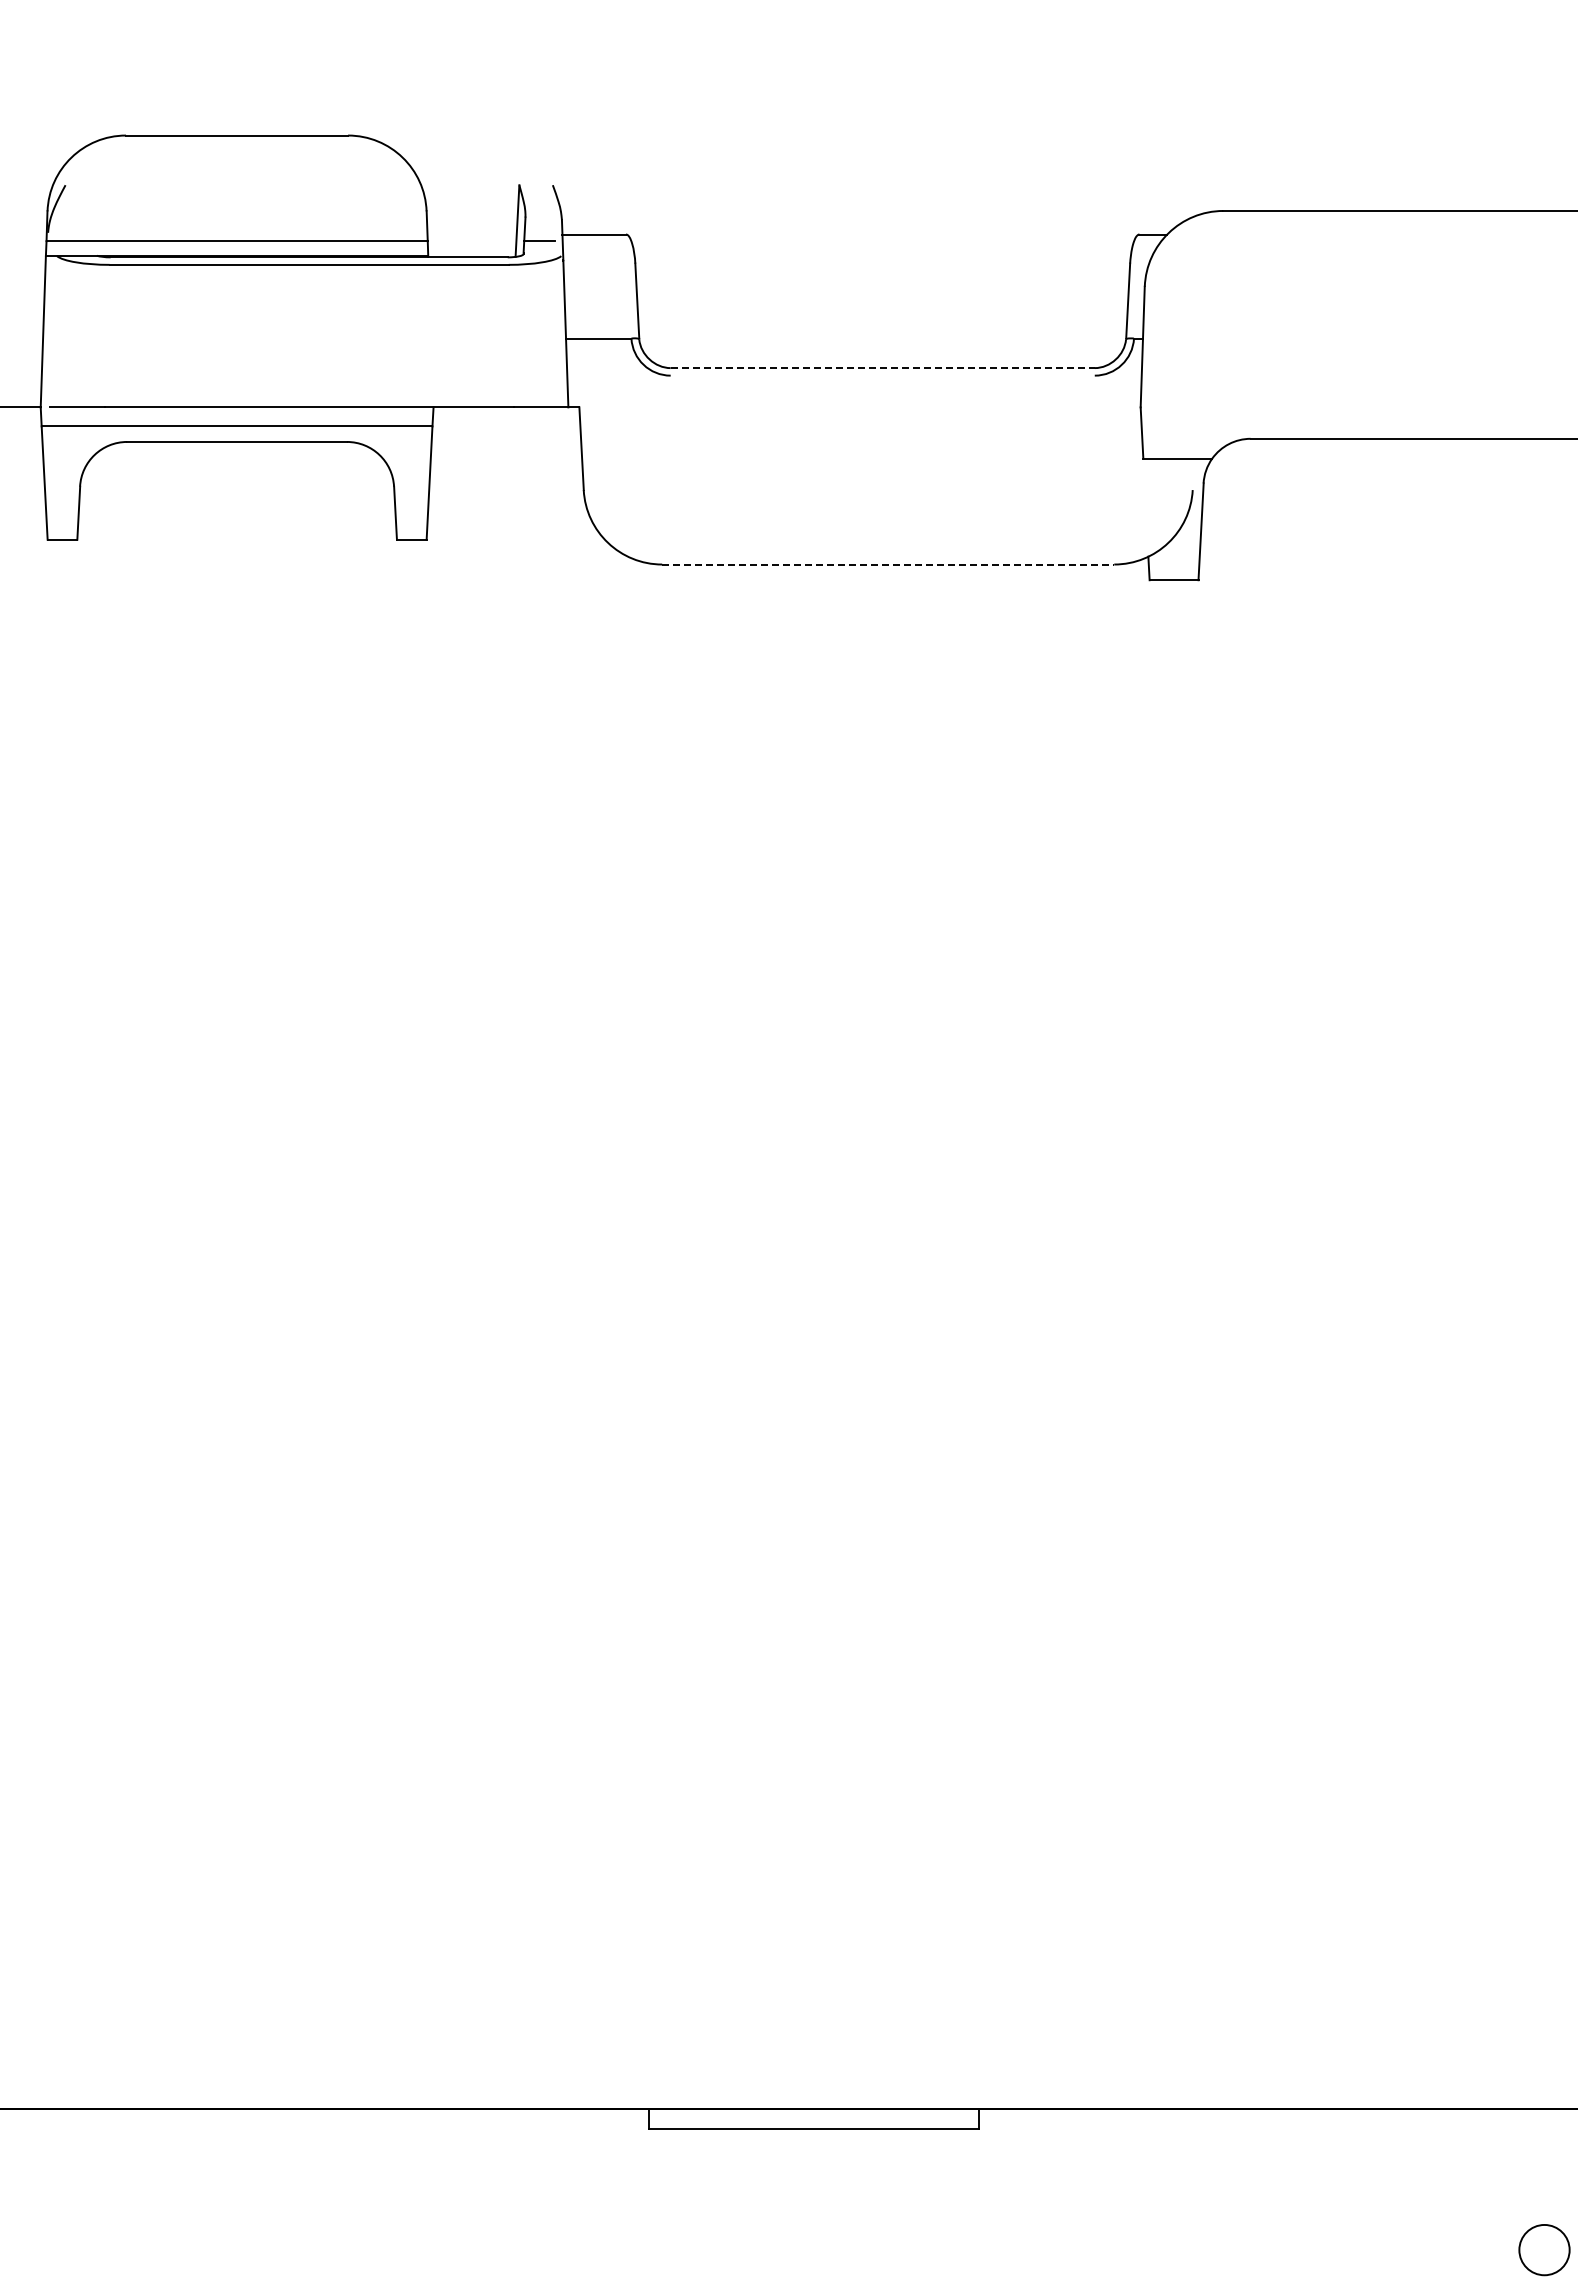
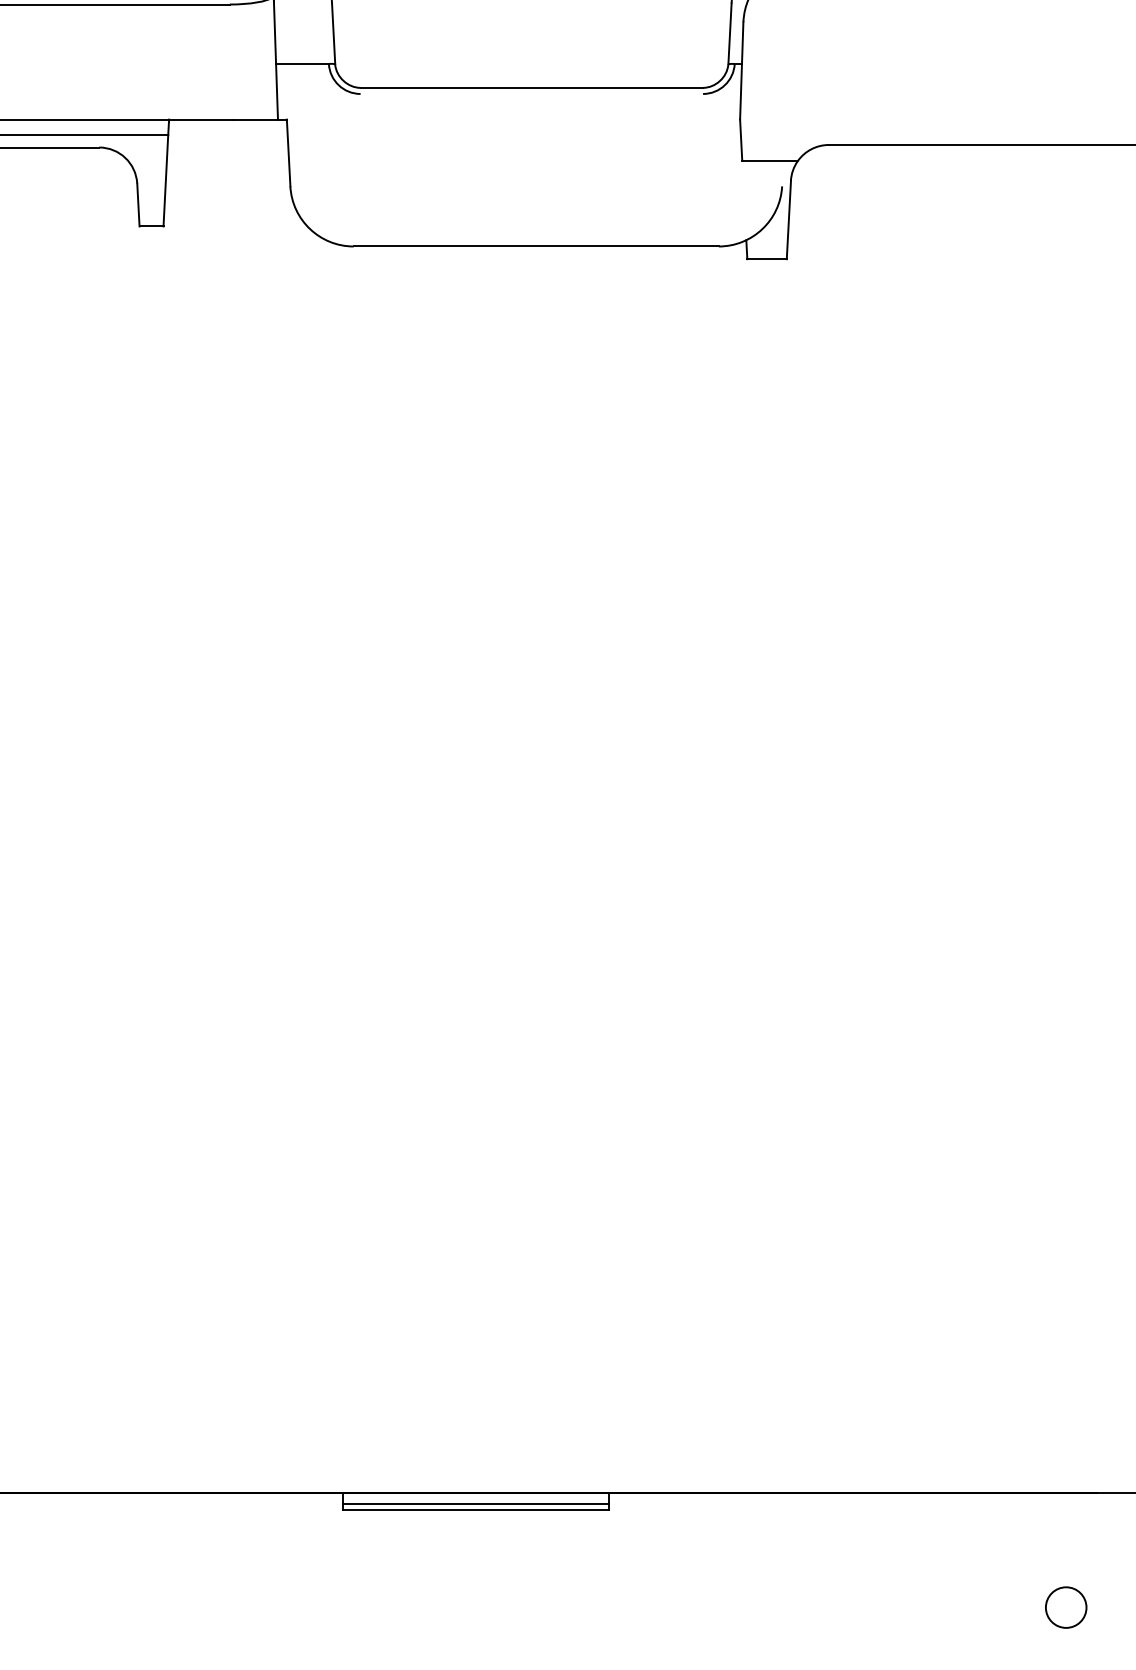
line: (883, 368) -> (532, 88), dashed -> solid
line: (888, 564) -> (536, 246), dashed -> solid
line: (813, 2121) -> (475, 1503), added

